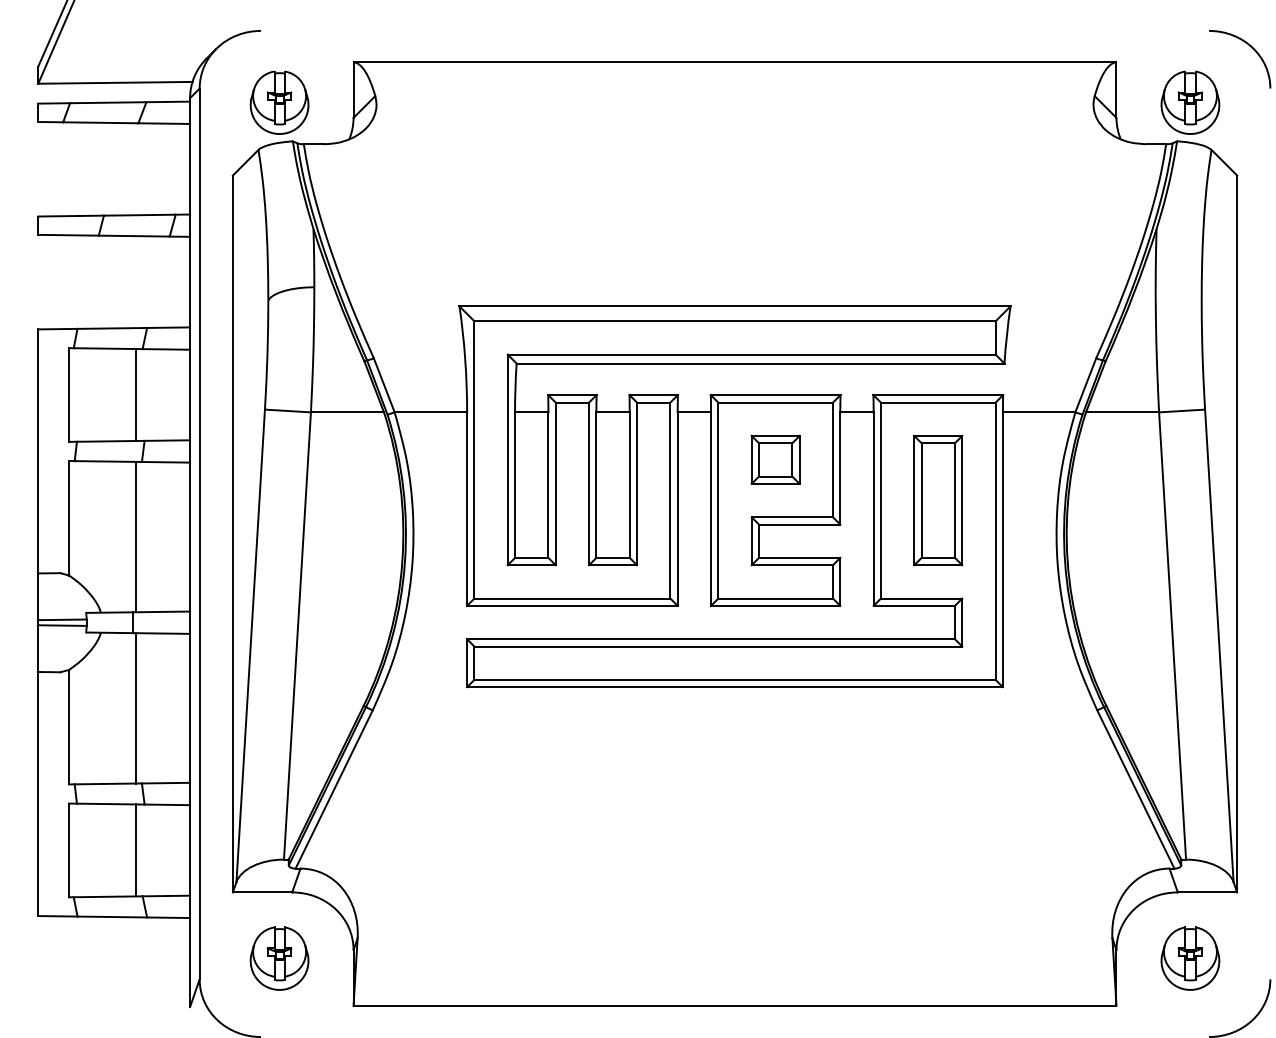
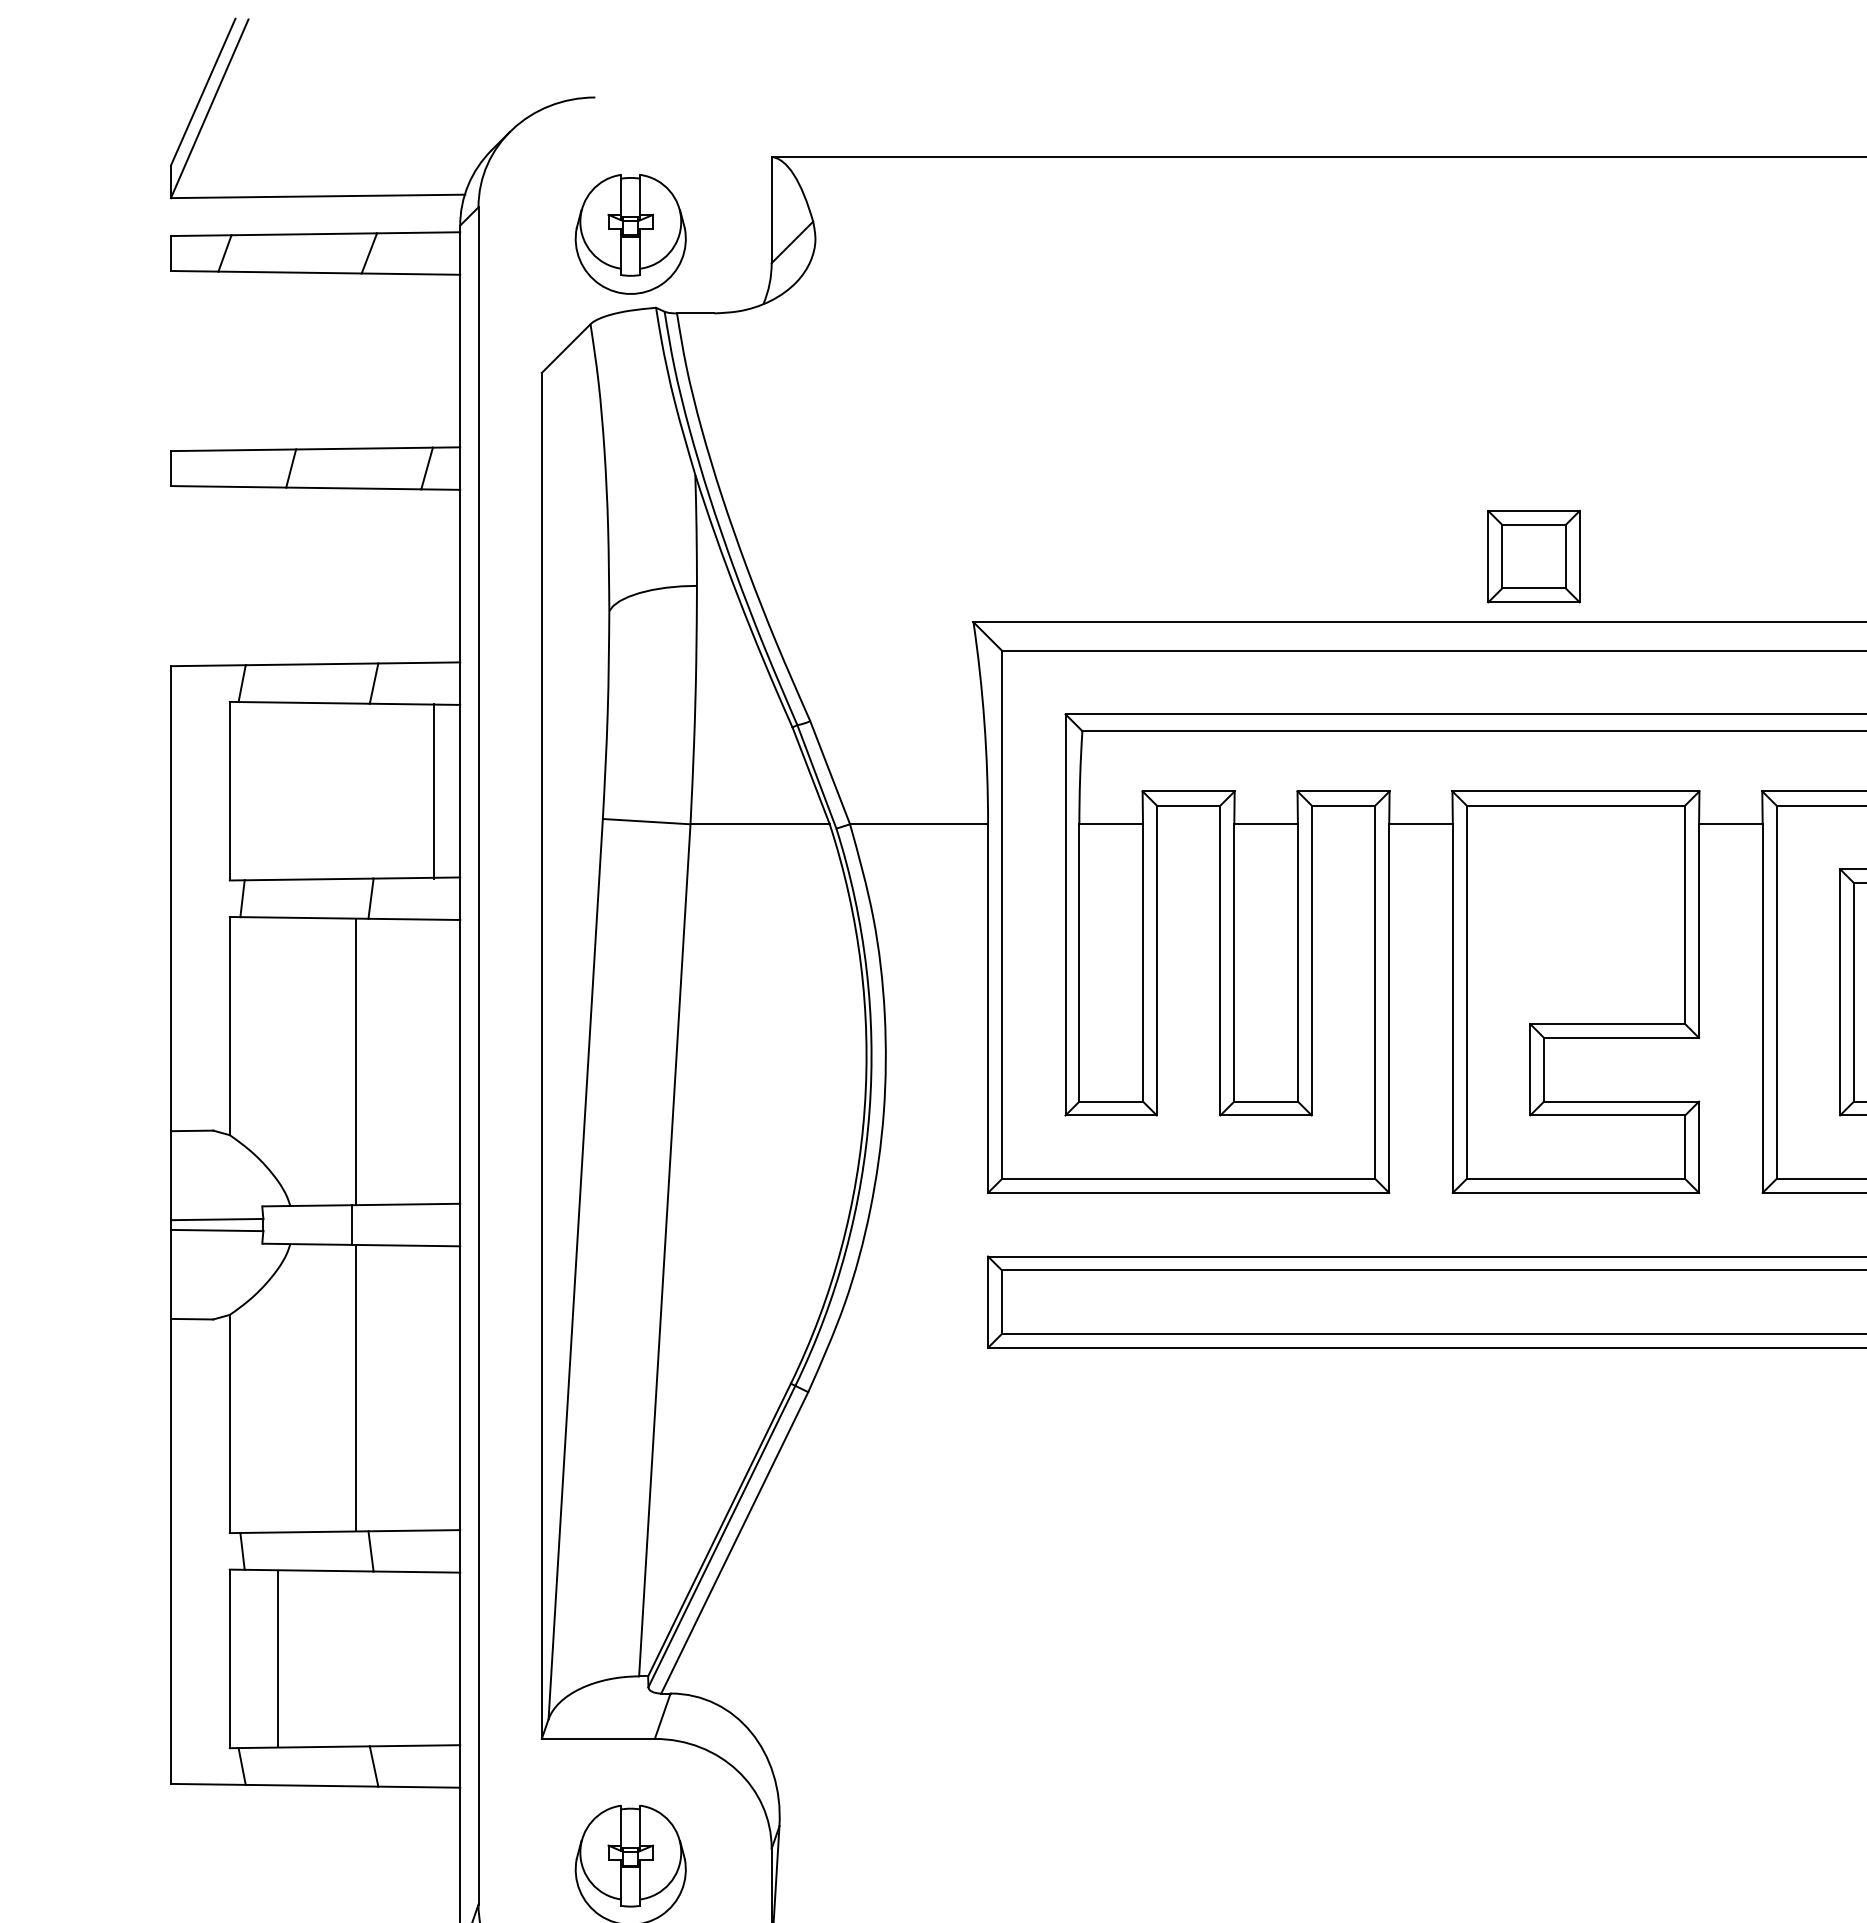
line: (135, 395) -> (434, 792), moved
part: (775, 459) -> (1533, 555), moved
line: (135, 850) -> (278, 1659), moved

